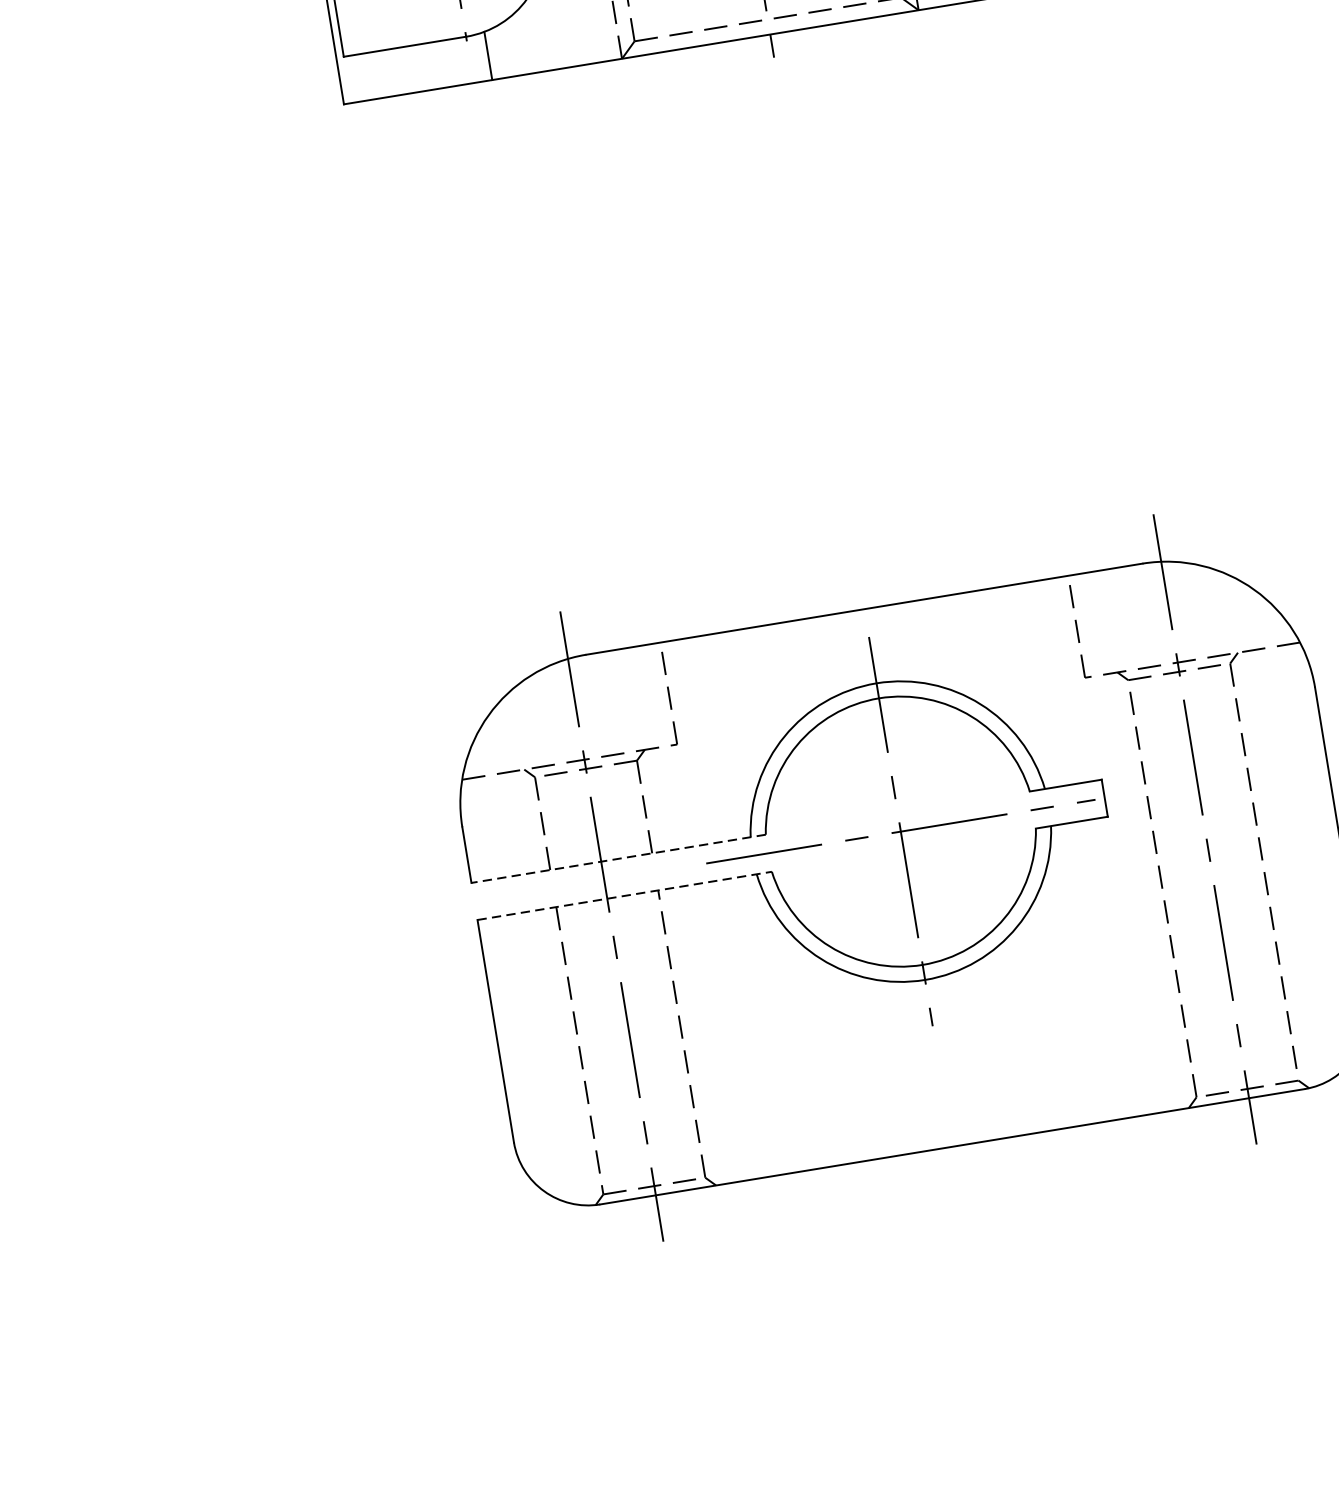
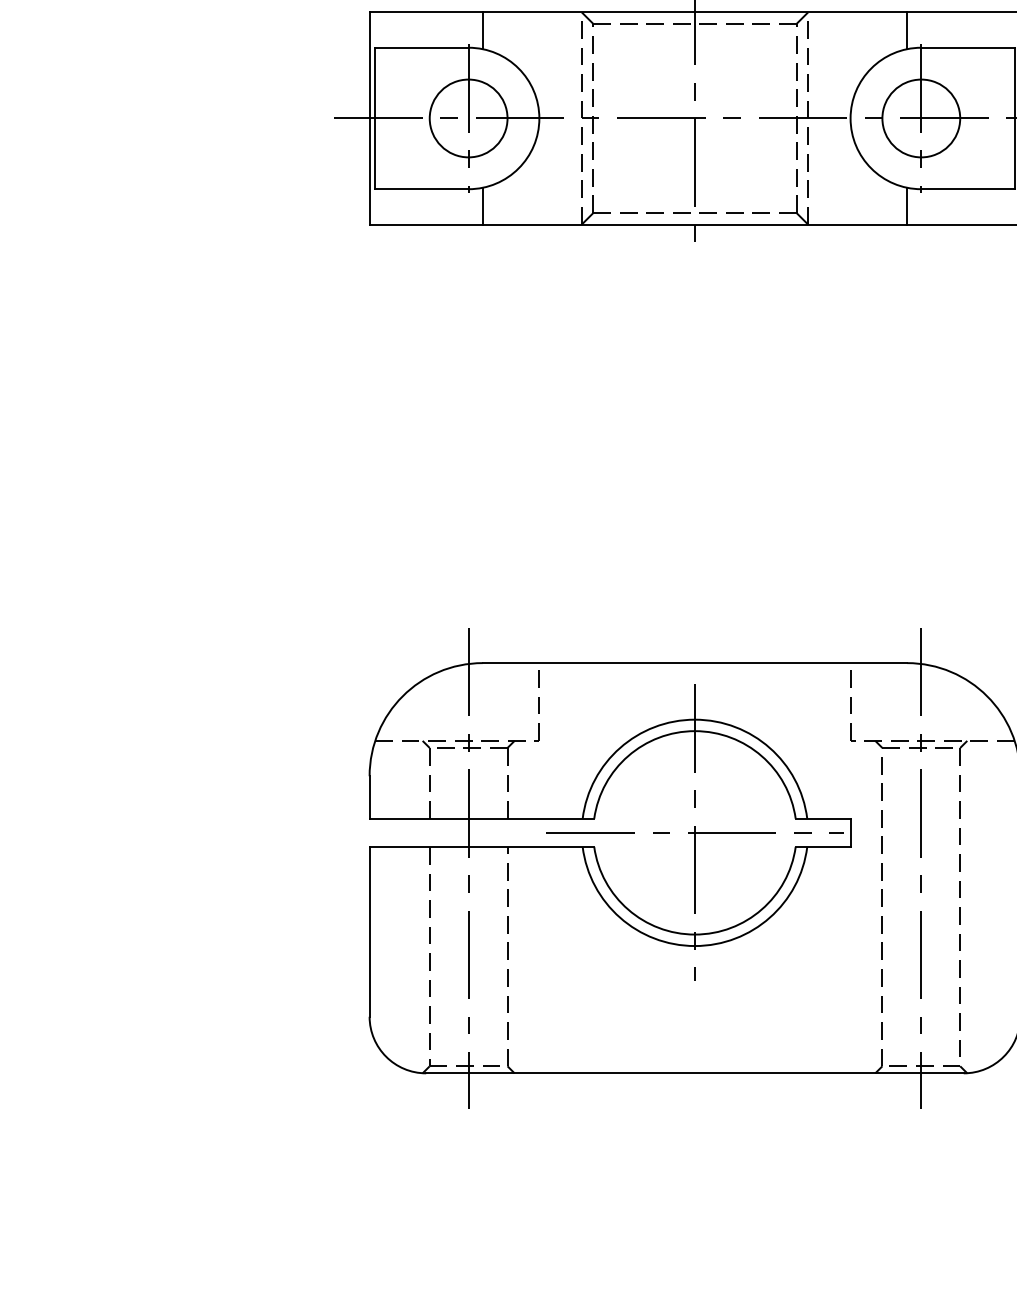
line: (618, 858) -> (481, 818), dashed -> solid
line: (625, 896) -> (482, 847), dashed -> solid

